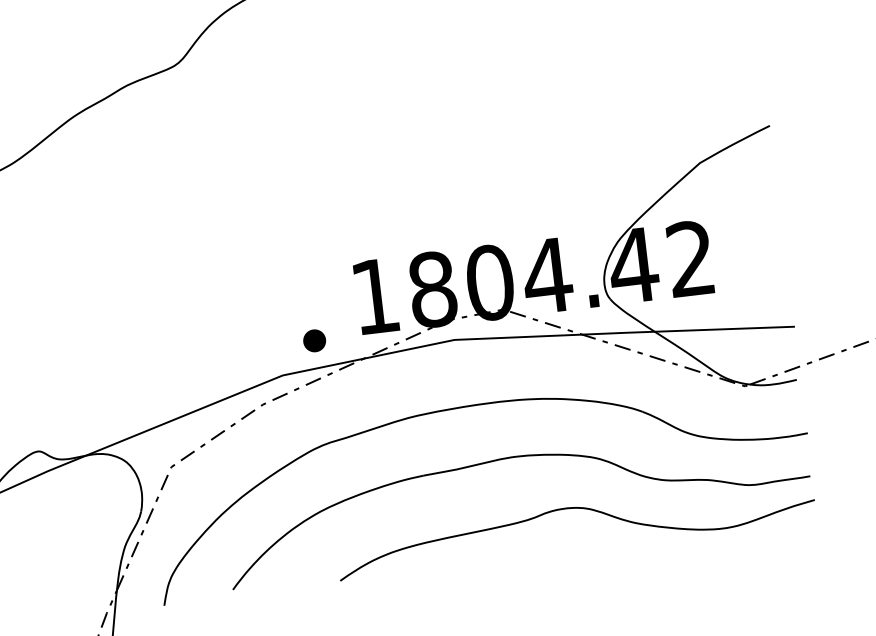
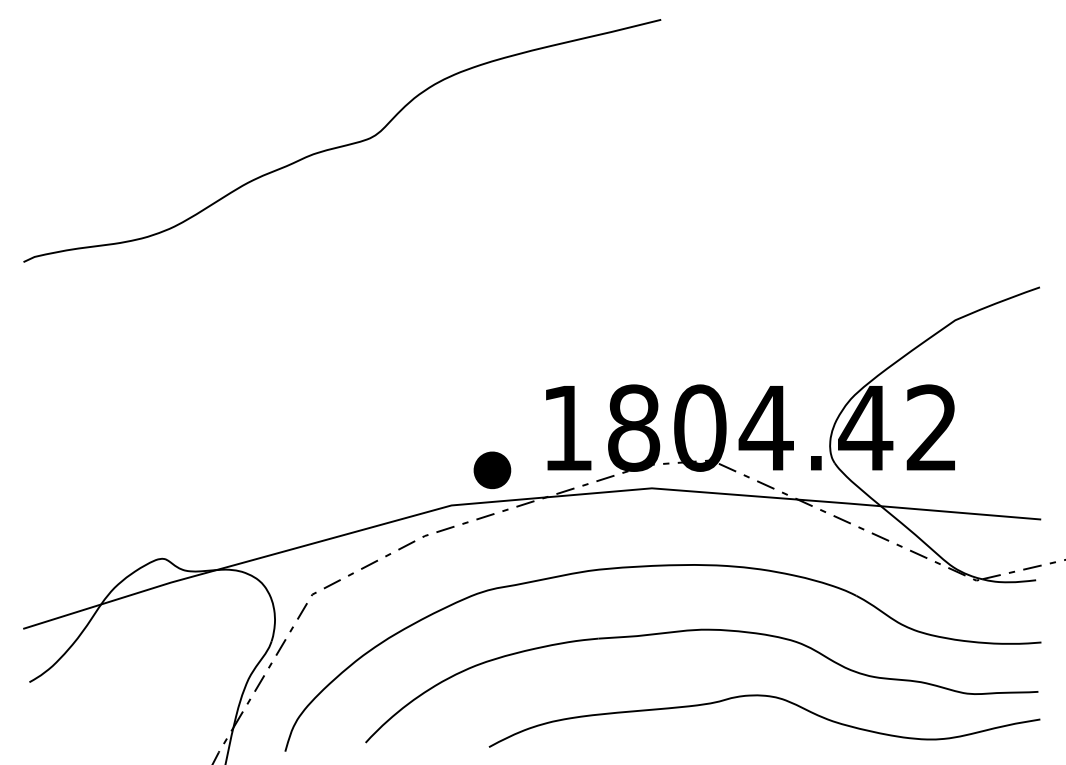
part: (314, 340) -> (492, 470), size x1.43

